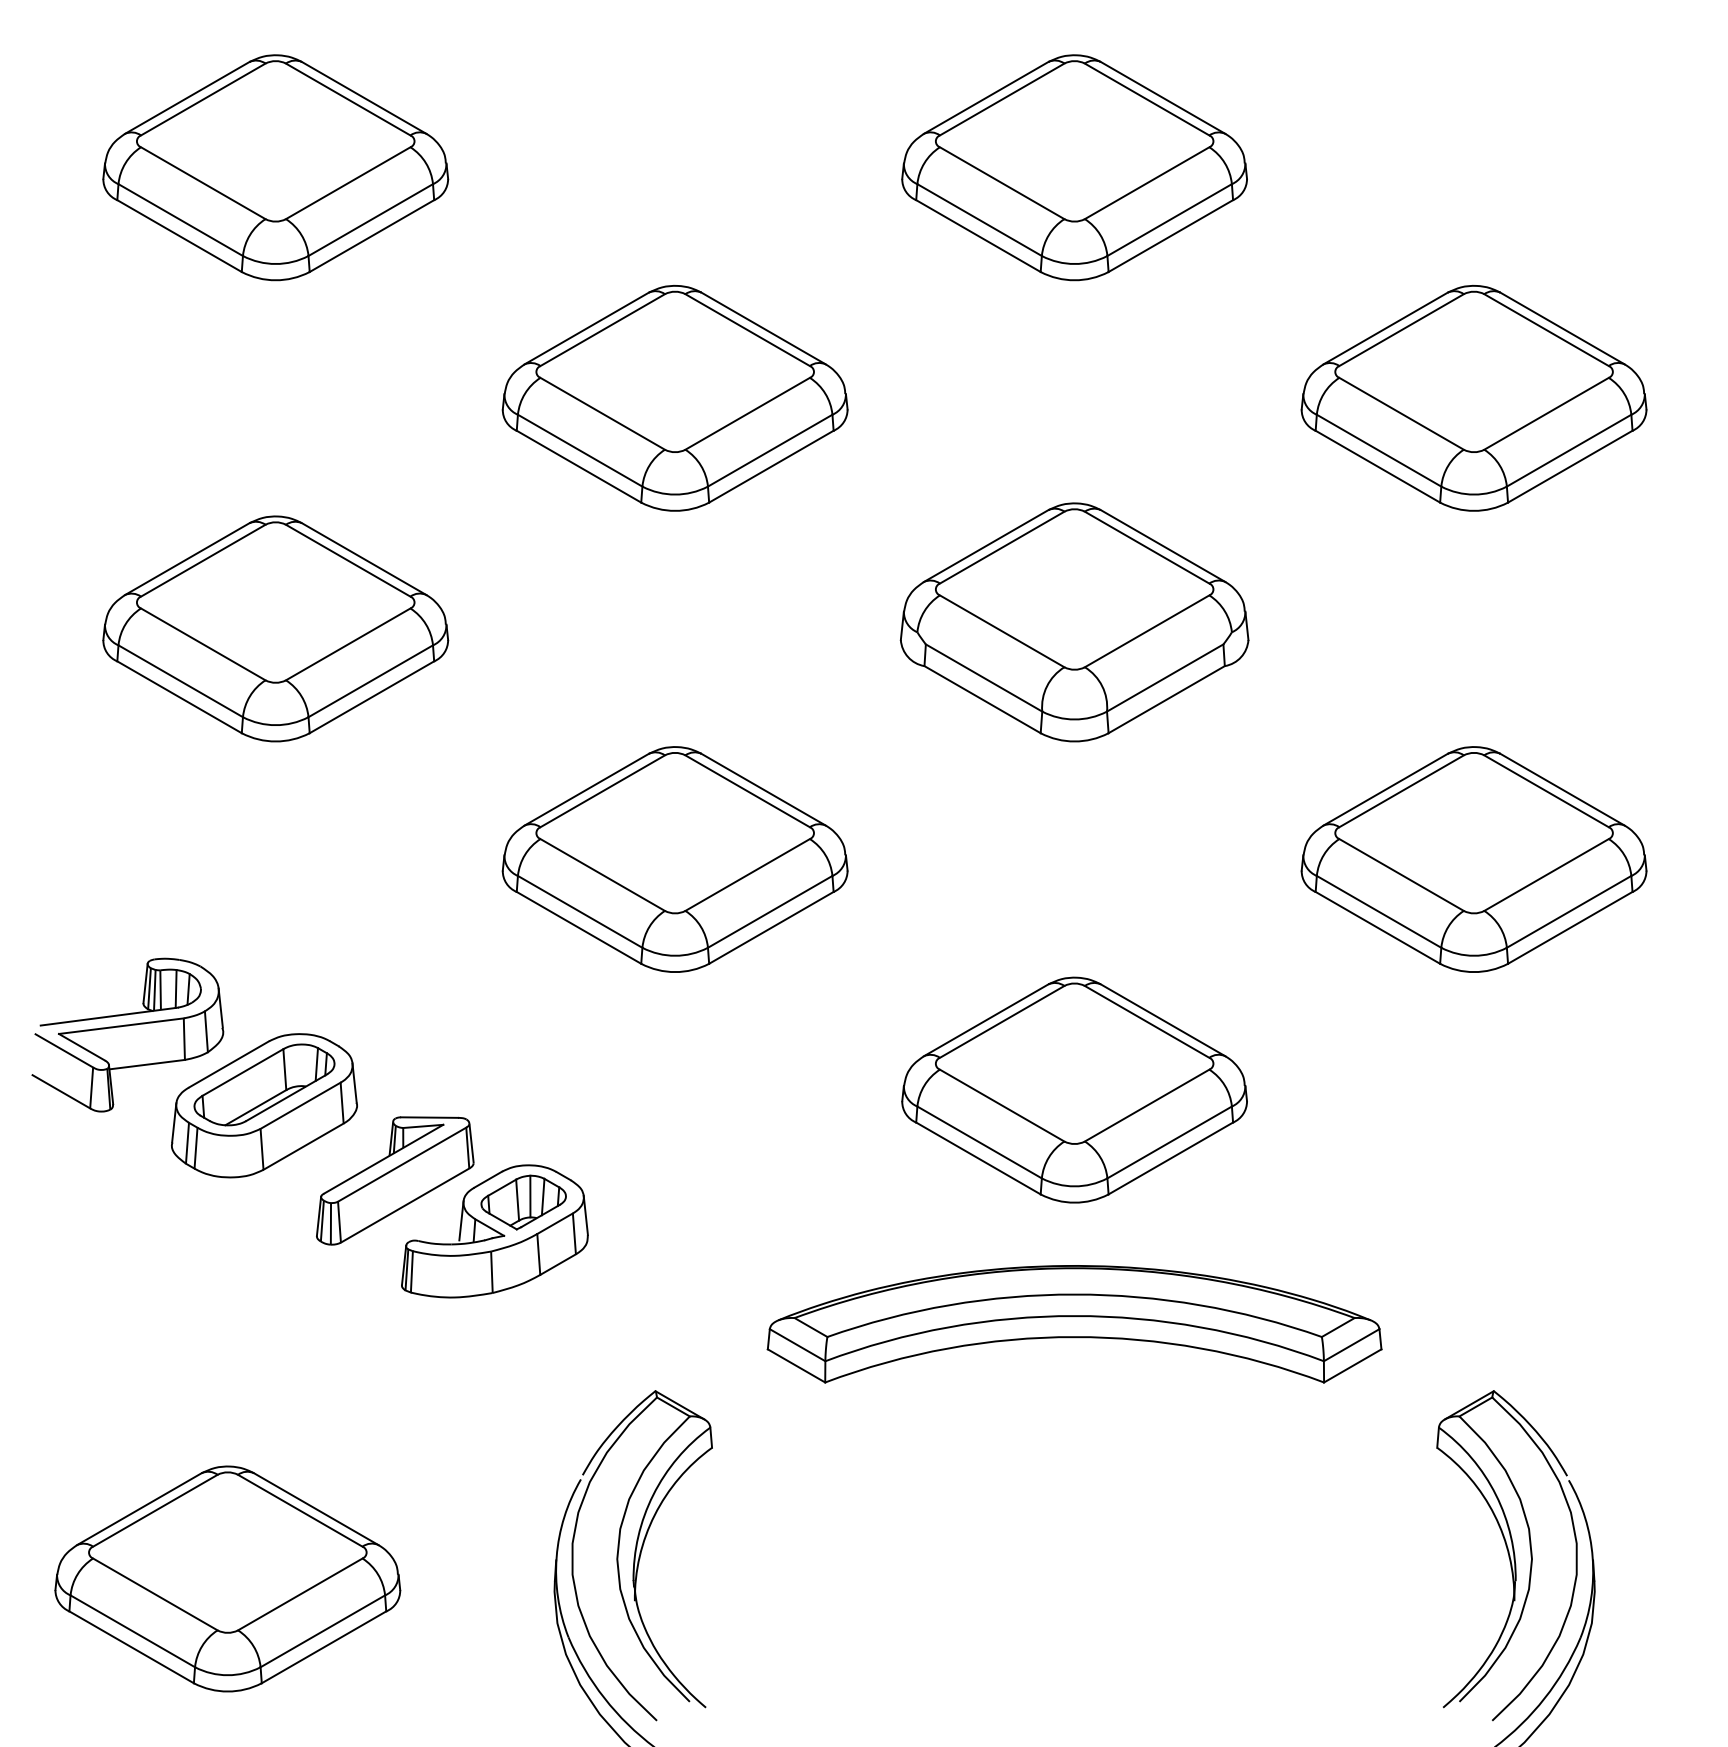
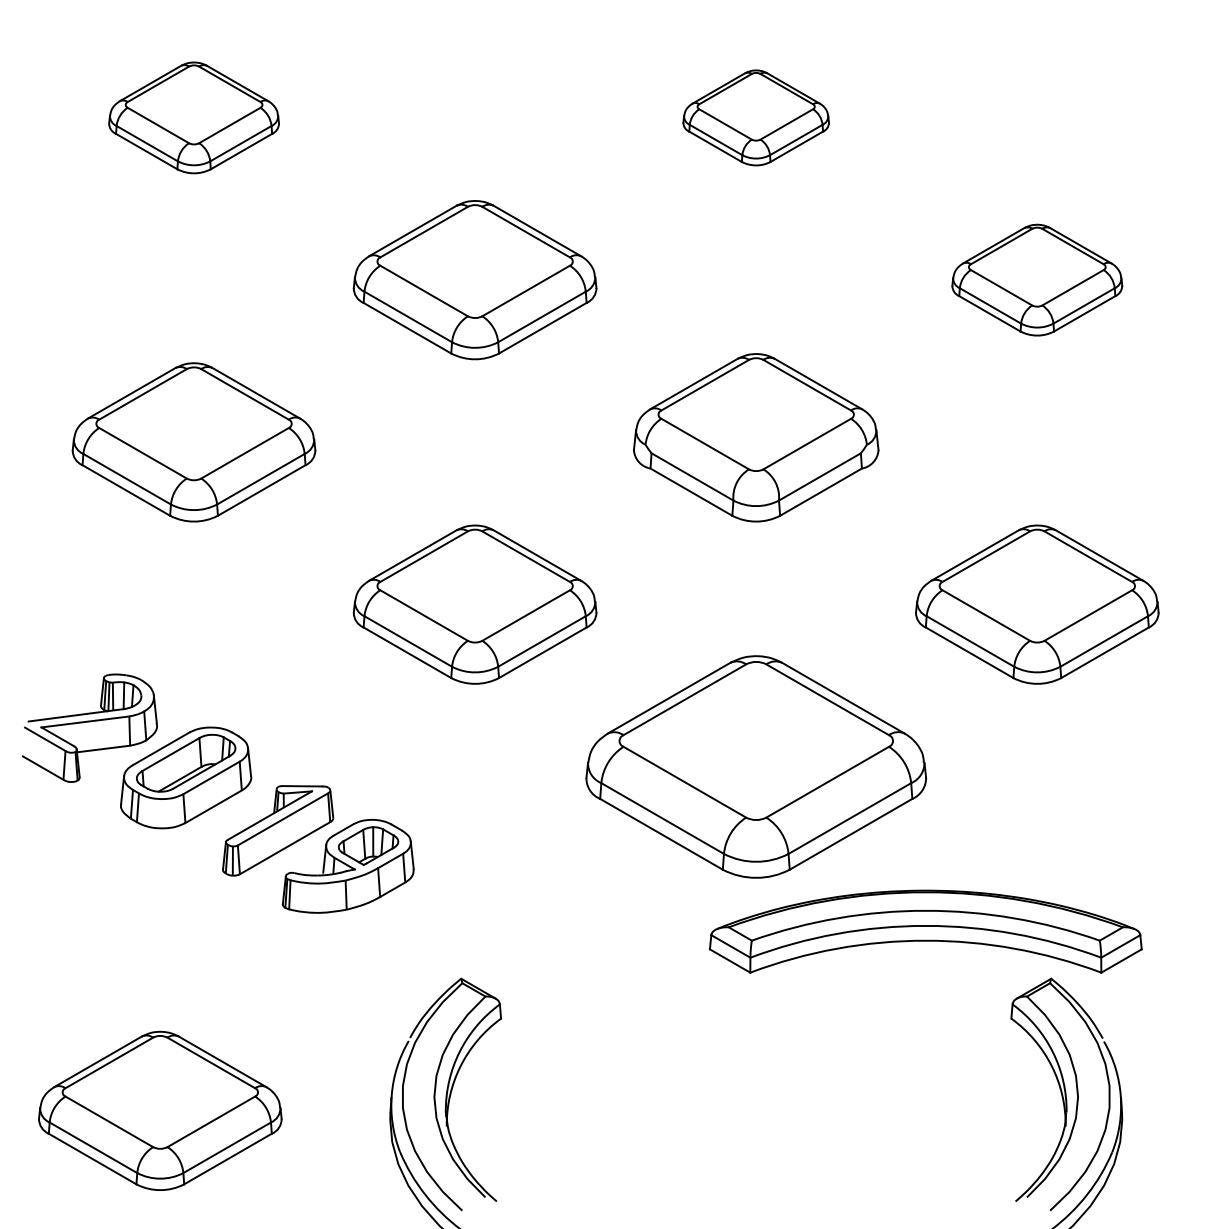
part: (275, 167) -> (193, 117), size x0.7
part: (1074, 167) -> (756, 117), size x0.6
part: (1473, 398) -> (1036, 280), size x0.7
part: (1074, 1089) -> (756, 766), size x1.4
part: (1074, 1324) -> (925, 931), moved

